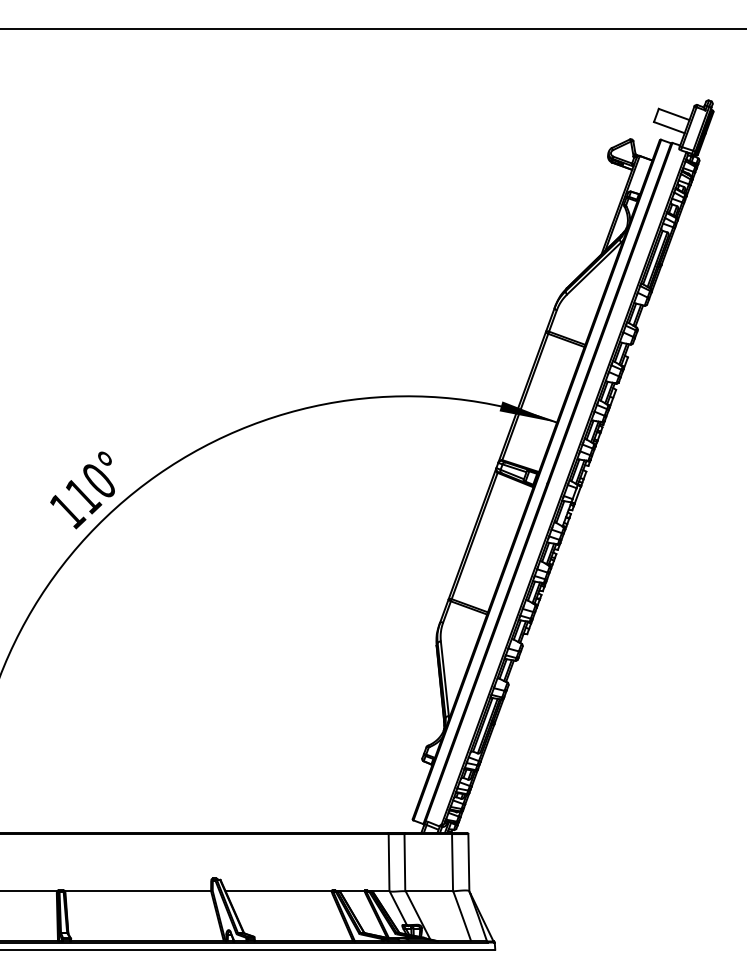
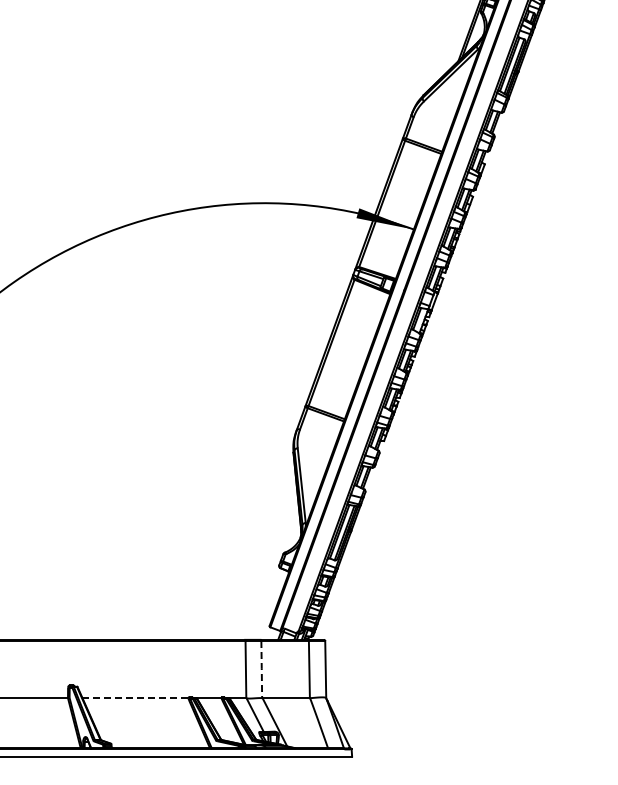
line: (404, 862) -> (261, 669), solid -> dashed
line: (278, 891) -> (135, 698), solid -> dashed

